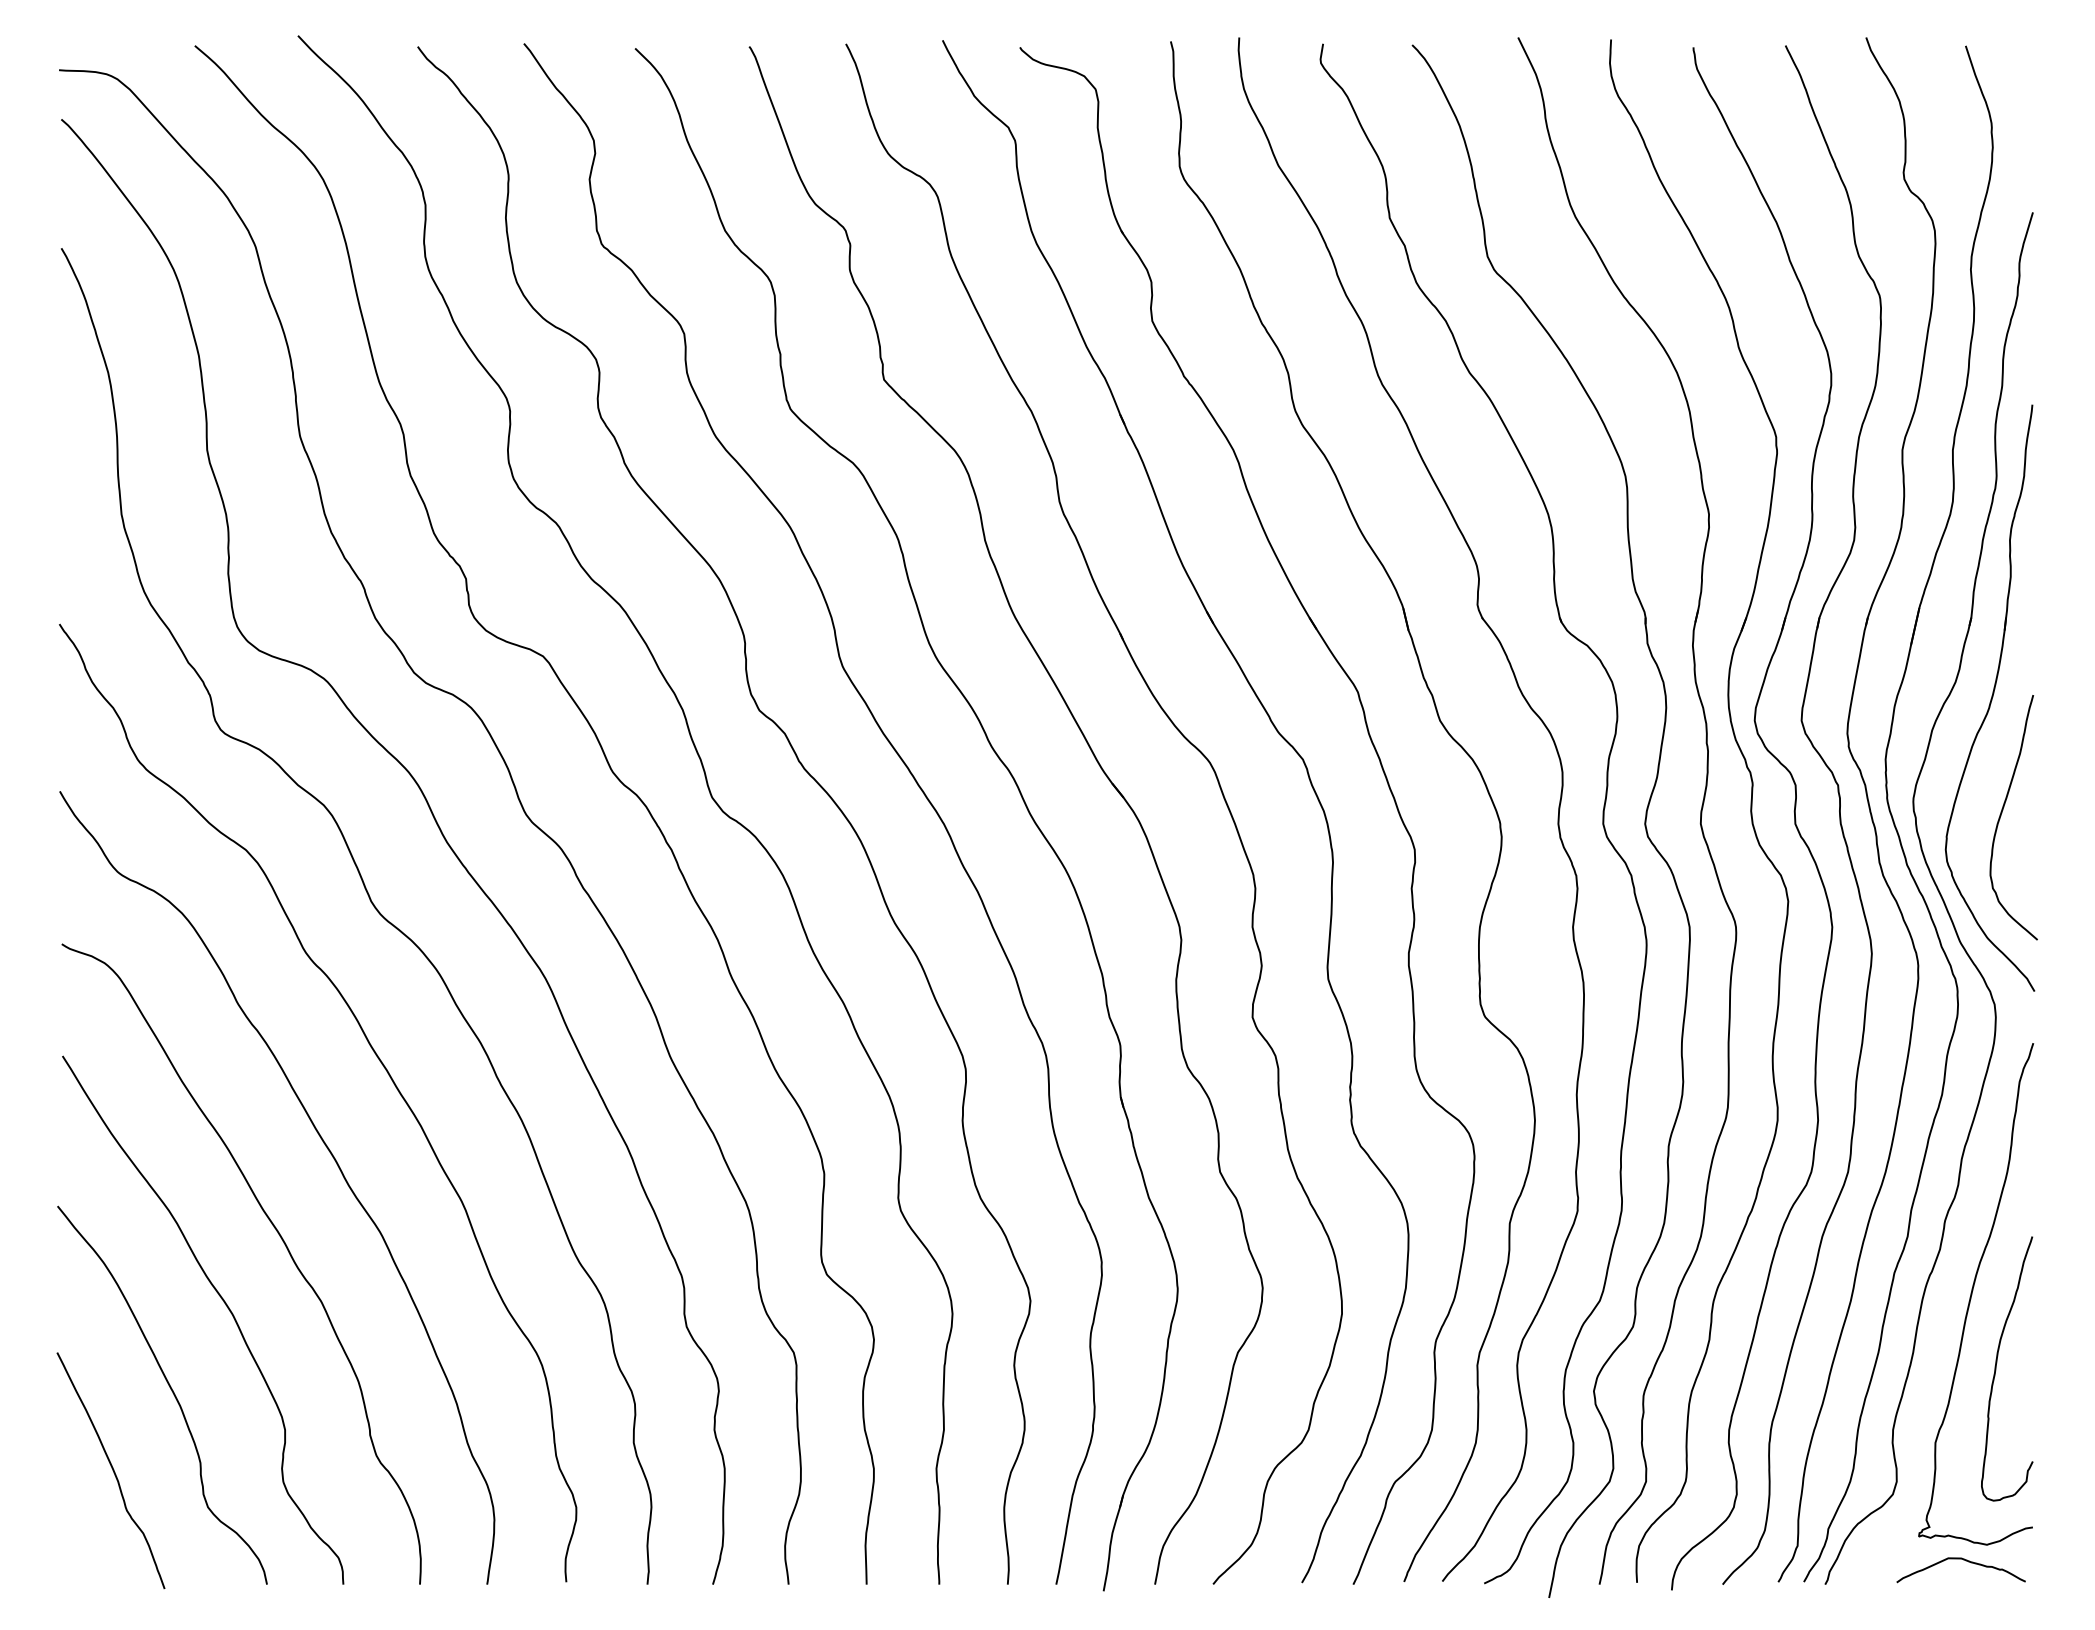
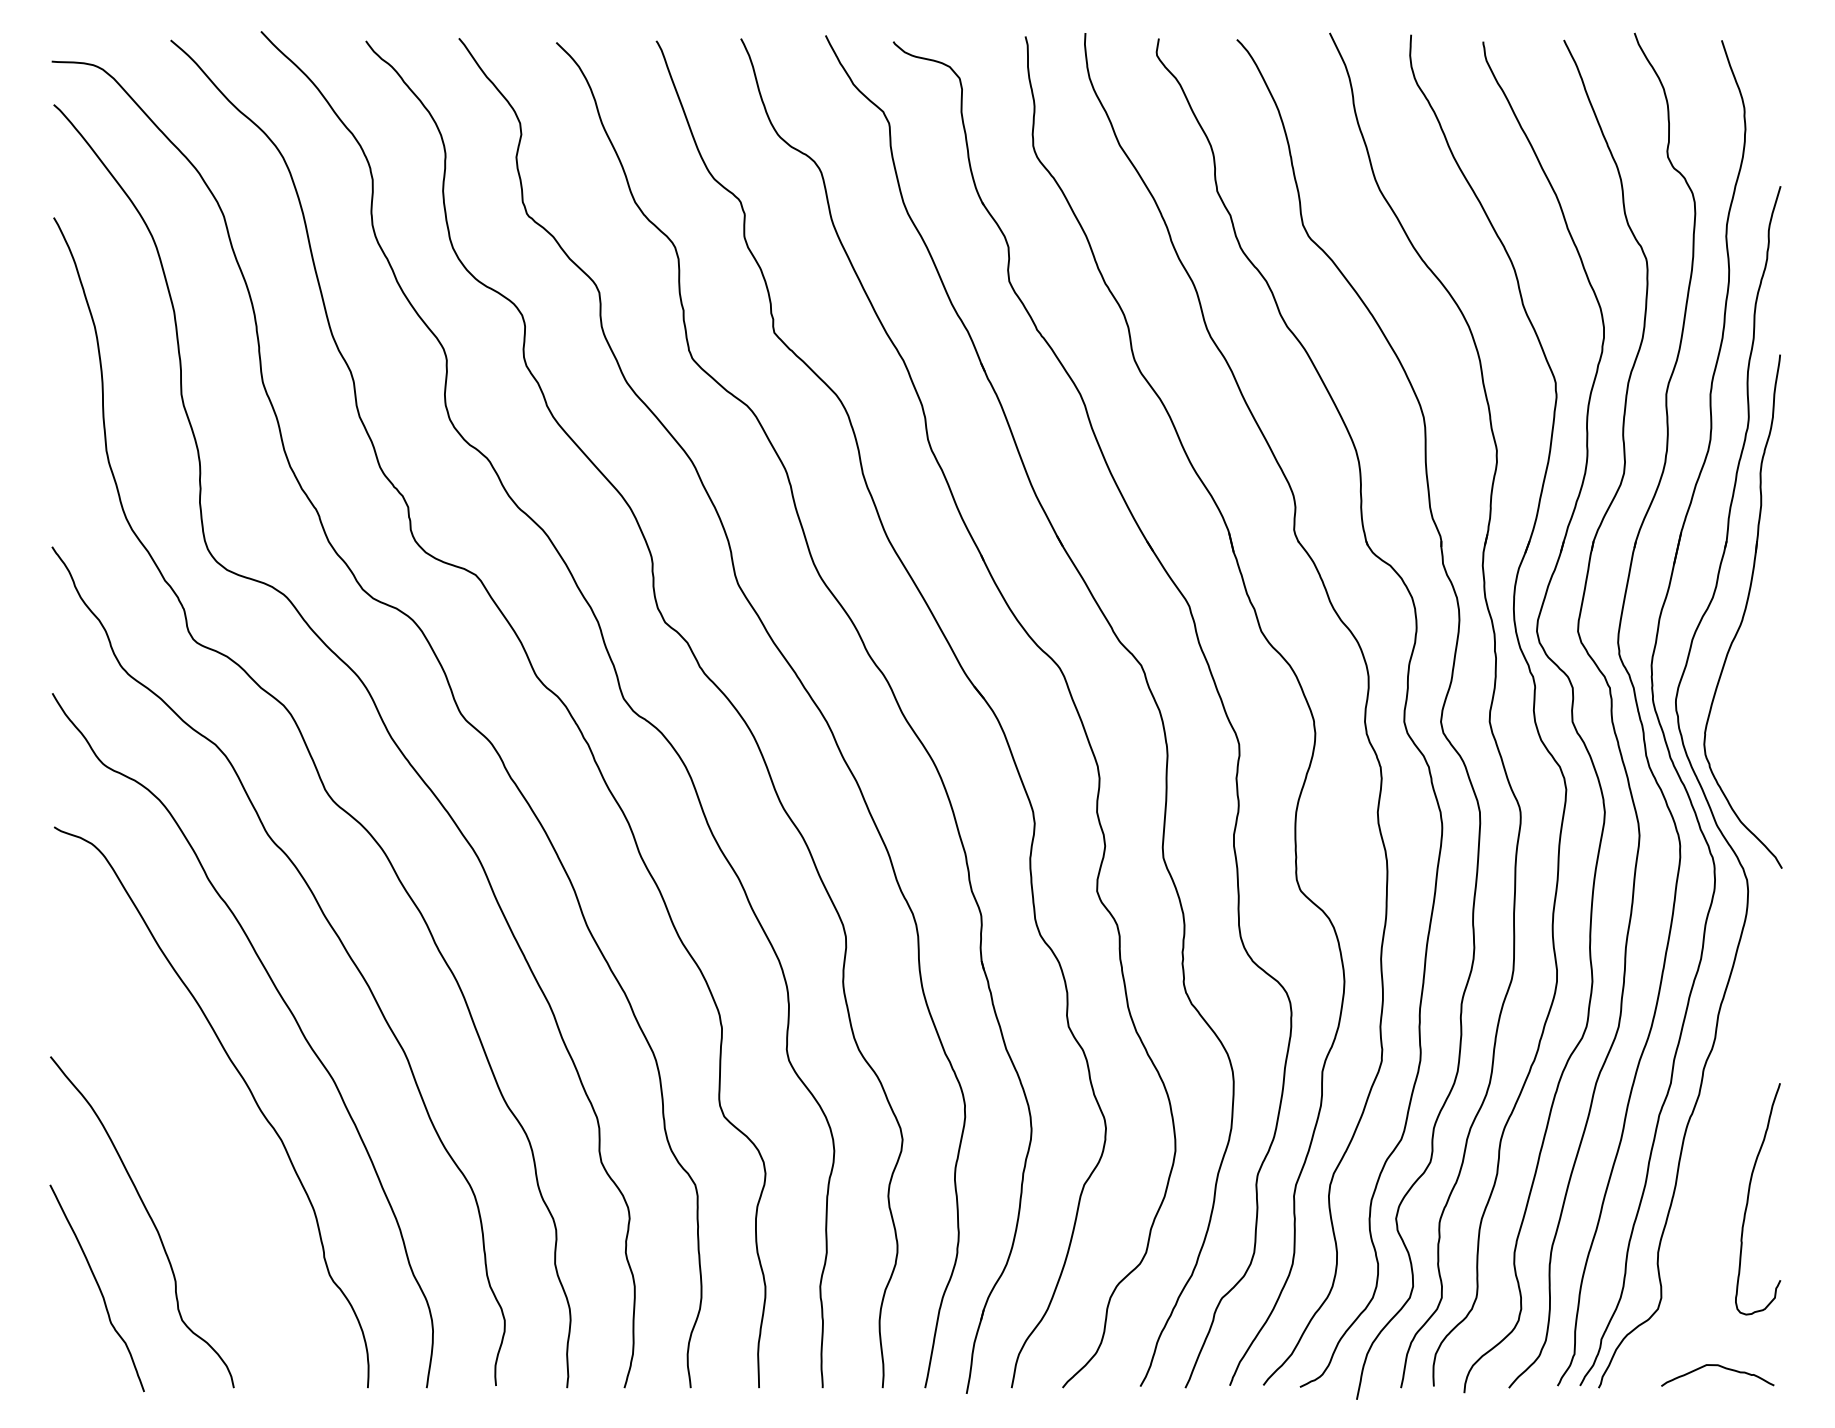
curve: (2003, 812) -> (1754, 711), removed
curve: (1973, 1291) -> (1728, 1131), removed
curve: (224, 1304) -> (196, 1142), removed

